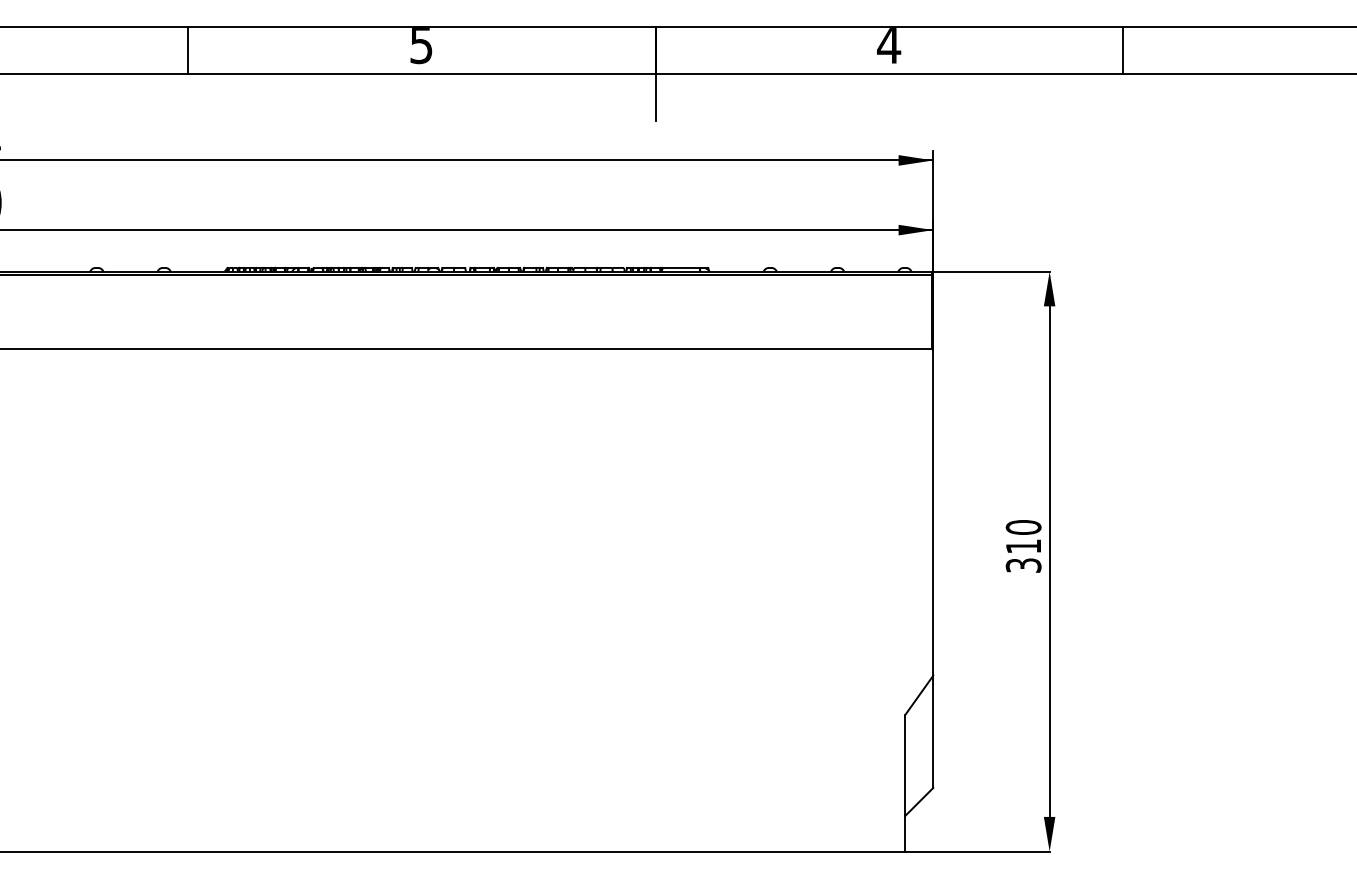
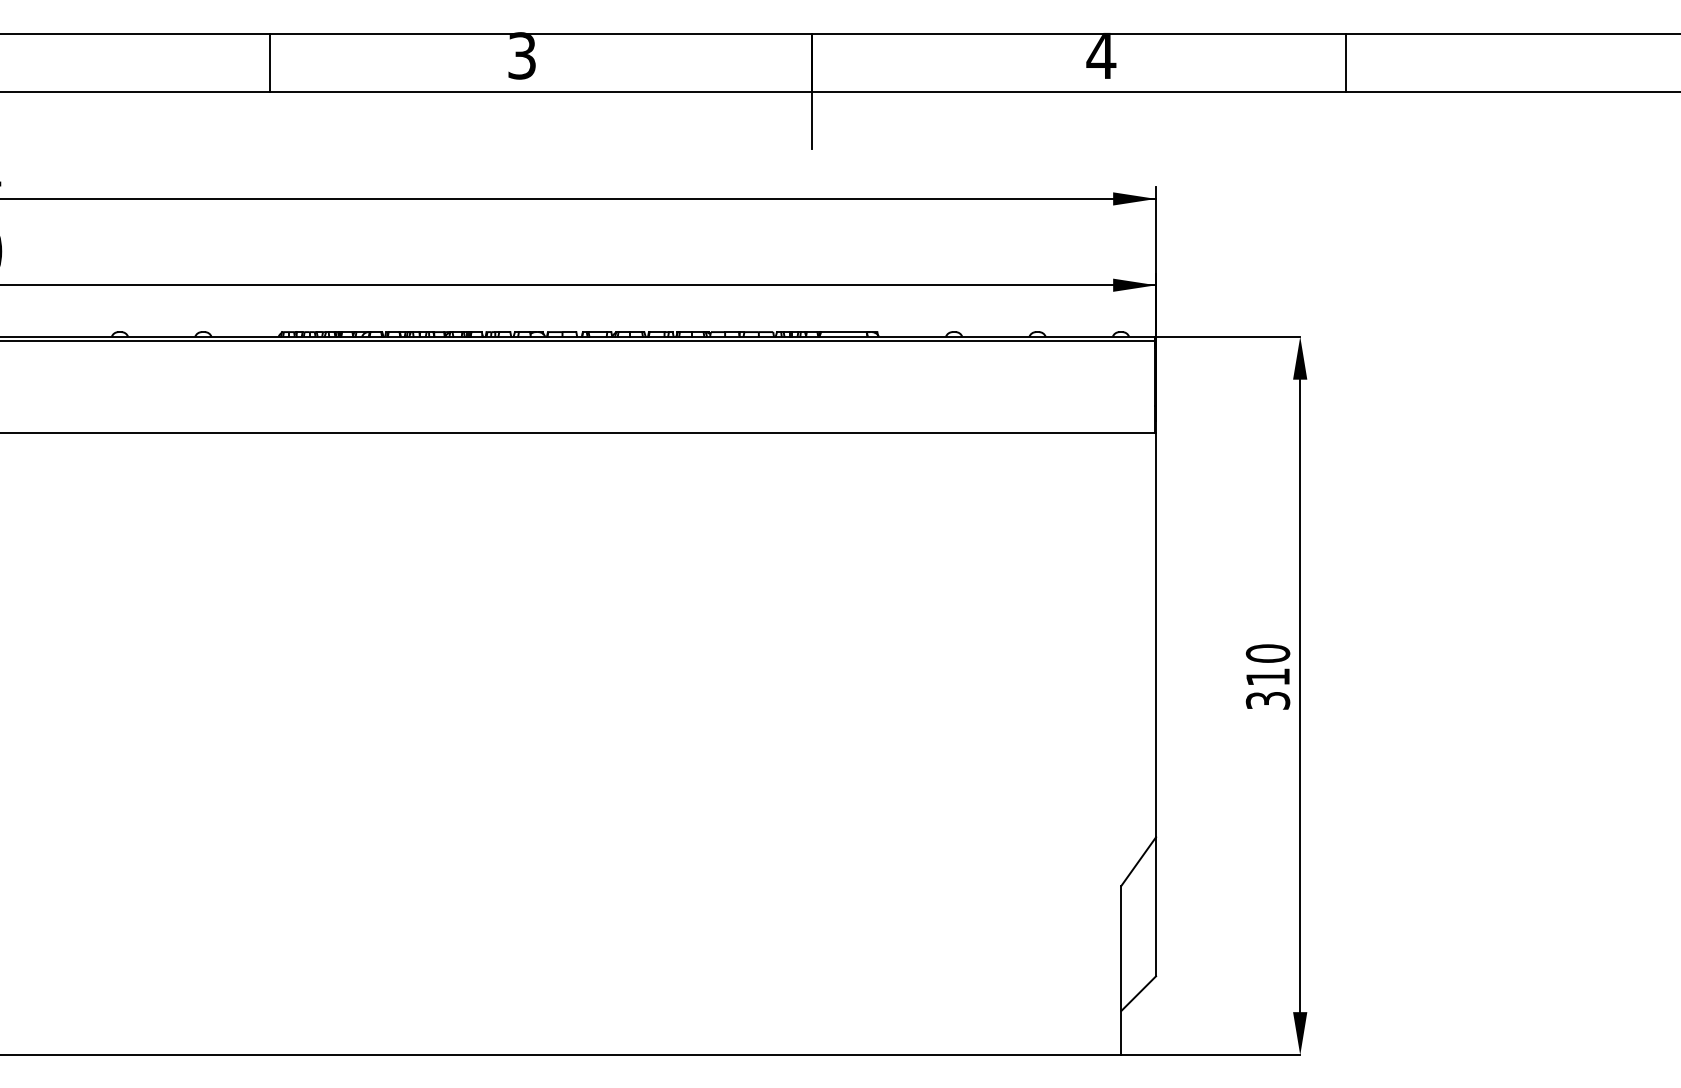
text: (421, 44) -> (522, 55), 5 -> 3
line: (188, 49) -> (270, 61), moved
line: (1123, 49) -> (1345, 61), moved

